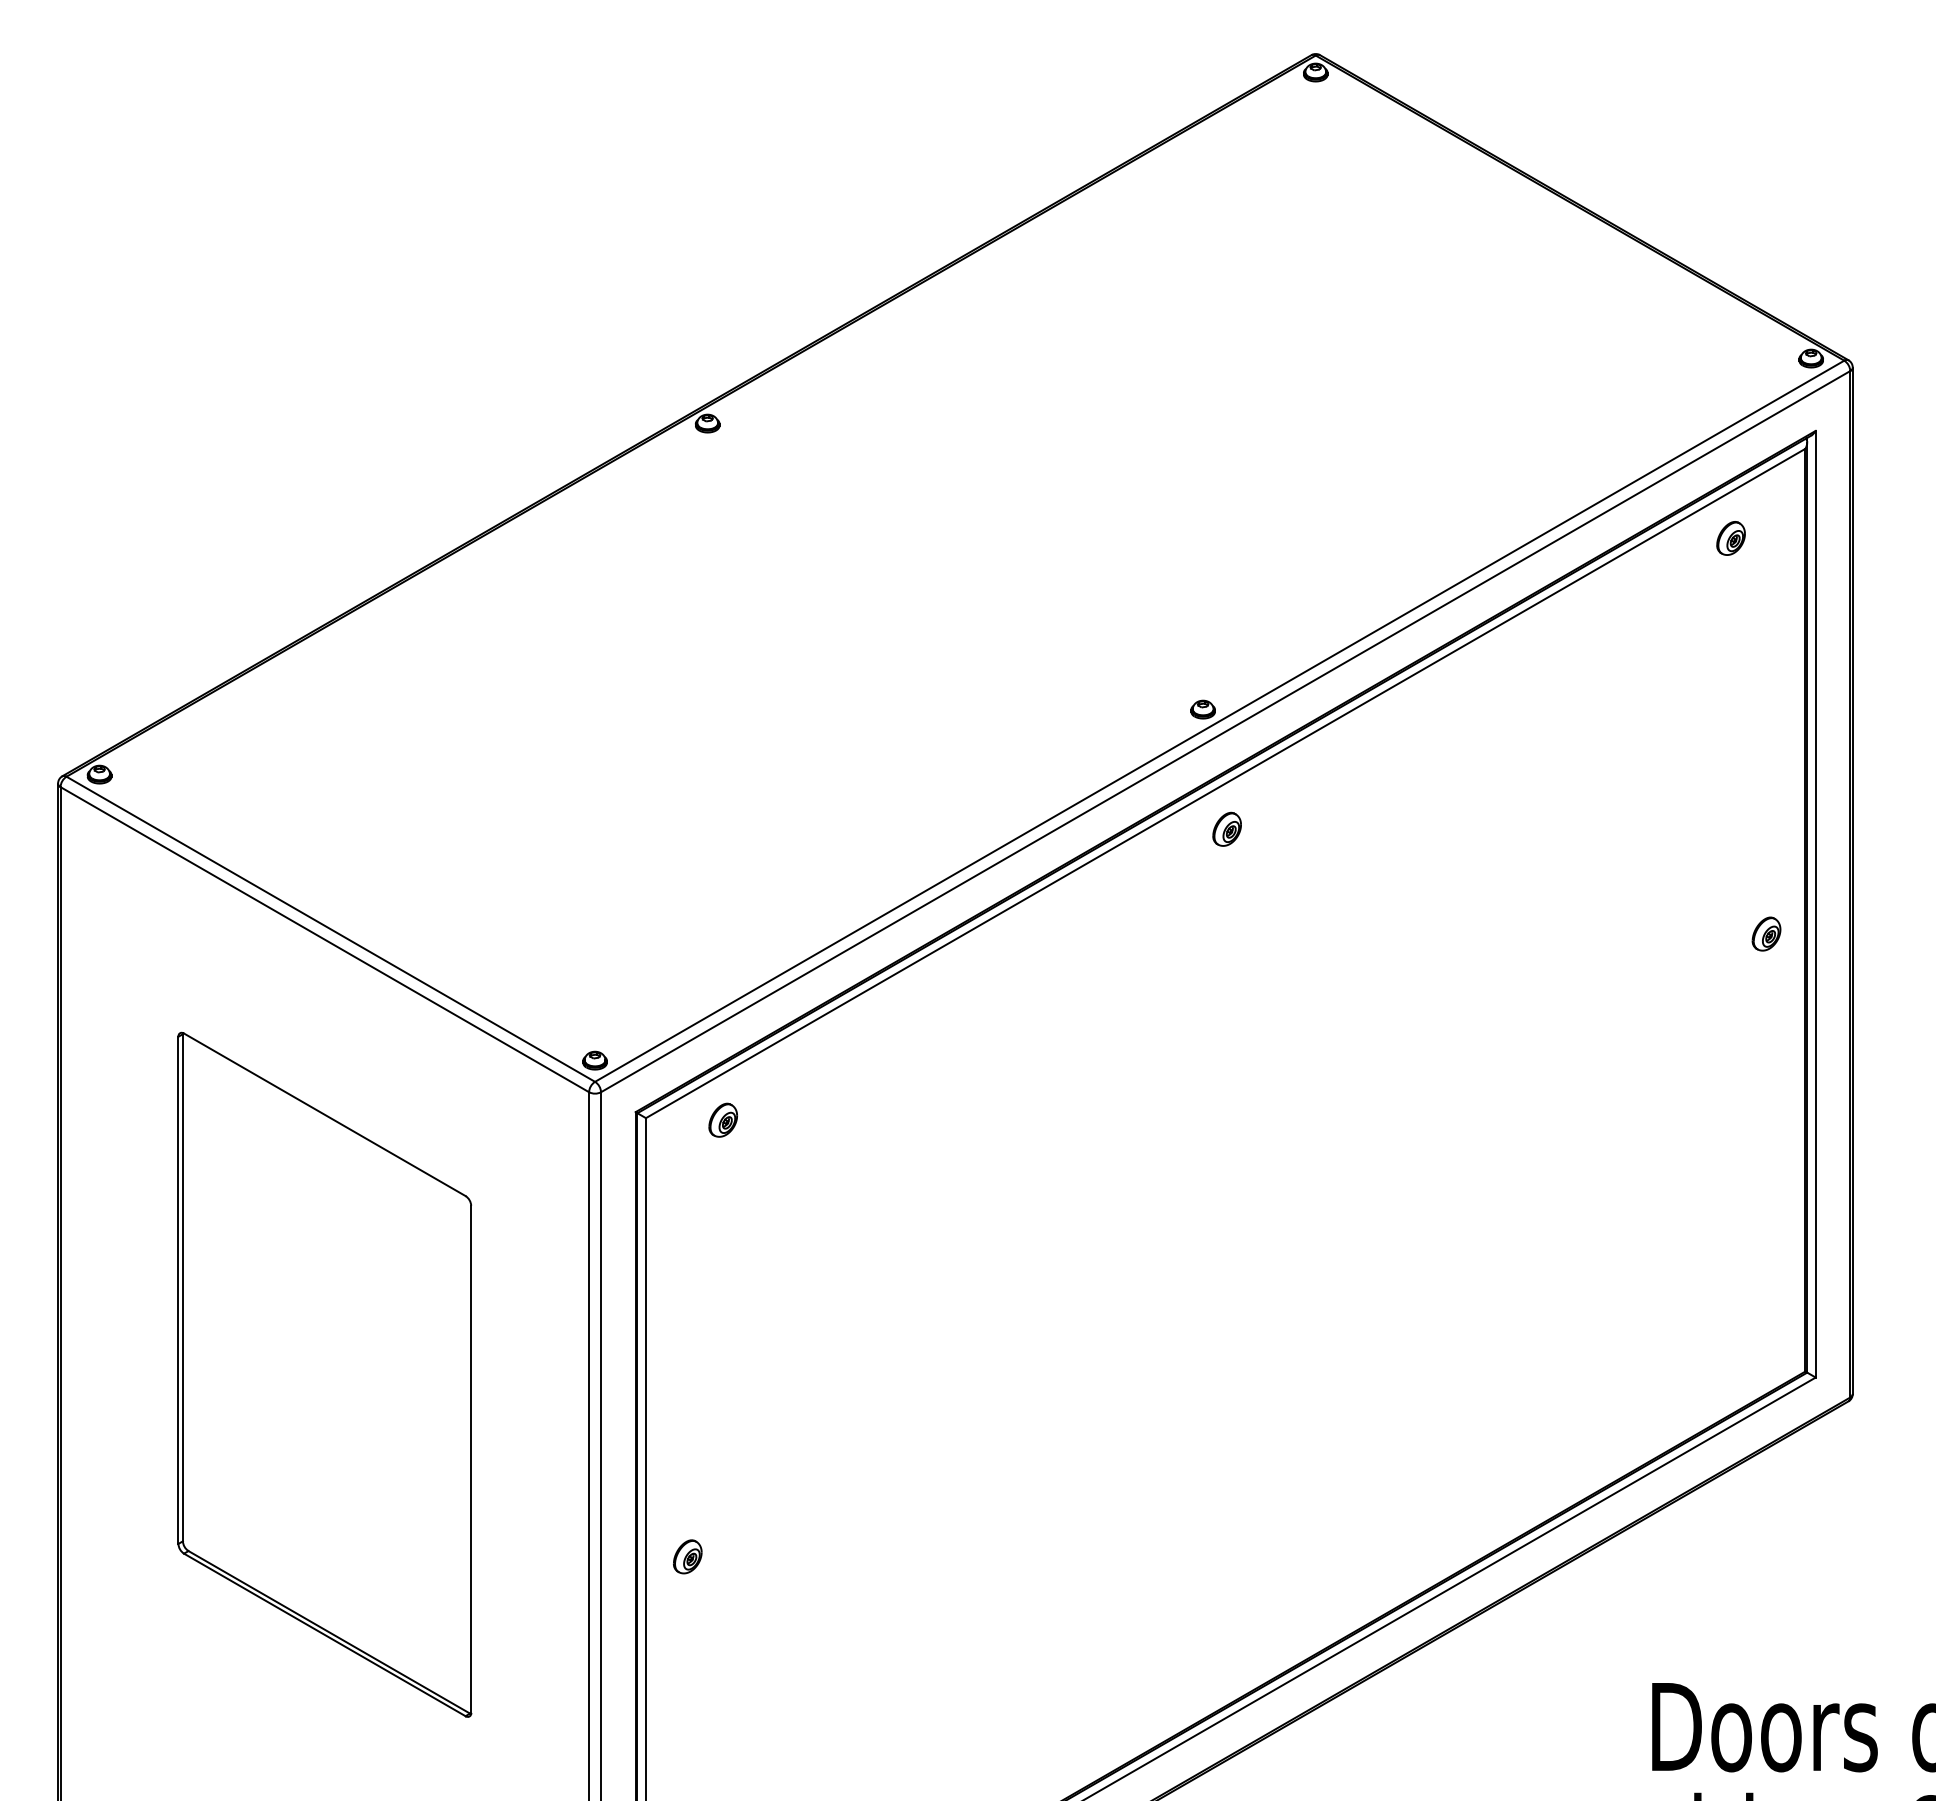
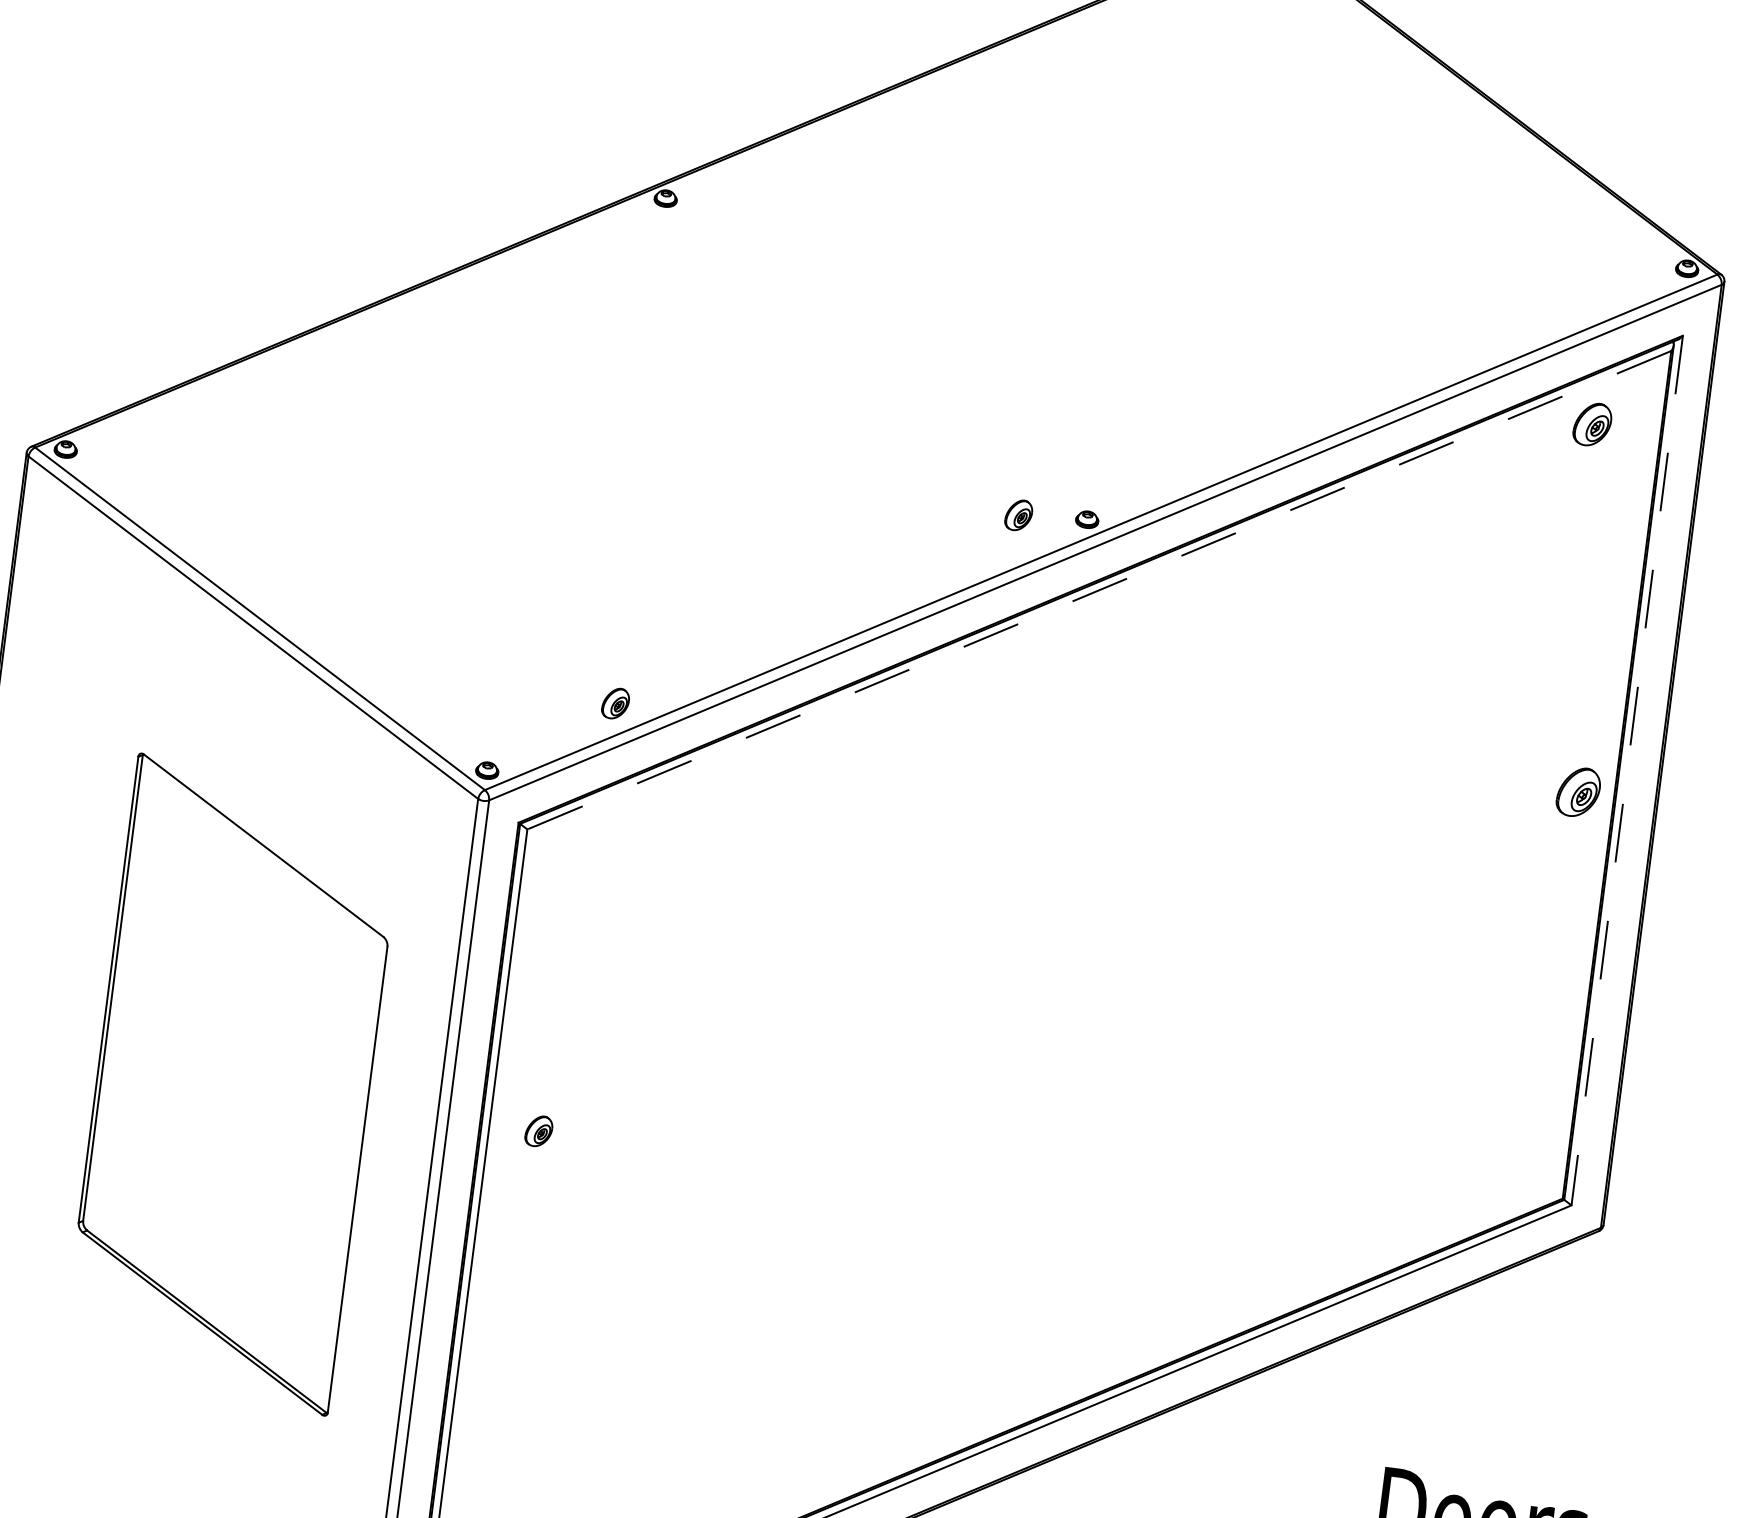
part: (1730, 538) -> (1591, 424), size x1.4
line: (1225, 783) -> (1099, 590), solid -> dashed
part: (1226, 828) -> (1018, 514), moved
line: (1815, 904) -> (1626, 770), solid -> dashed
part: (1766, 933) -> (1578, 791), size x1.6
part: (722, 1119) -> (615, 702), moved
part: (324, 1374) -> (232, 1084), moved
part: (687, 1556) -> (538, 1130), moved

